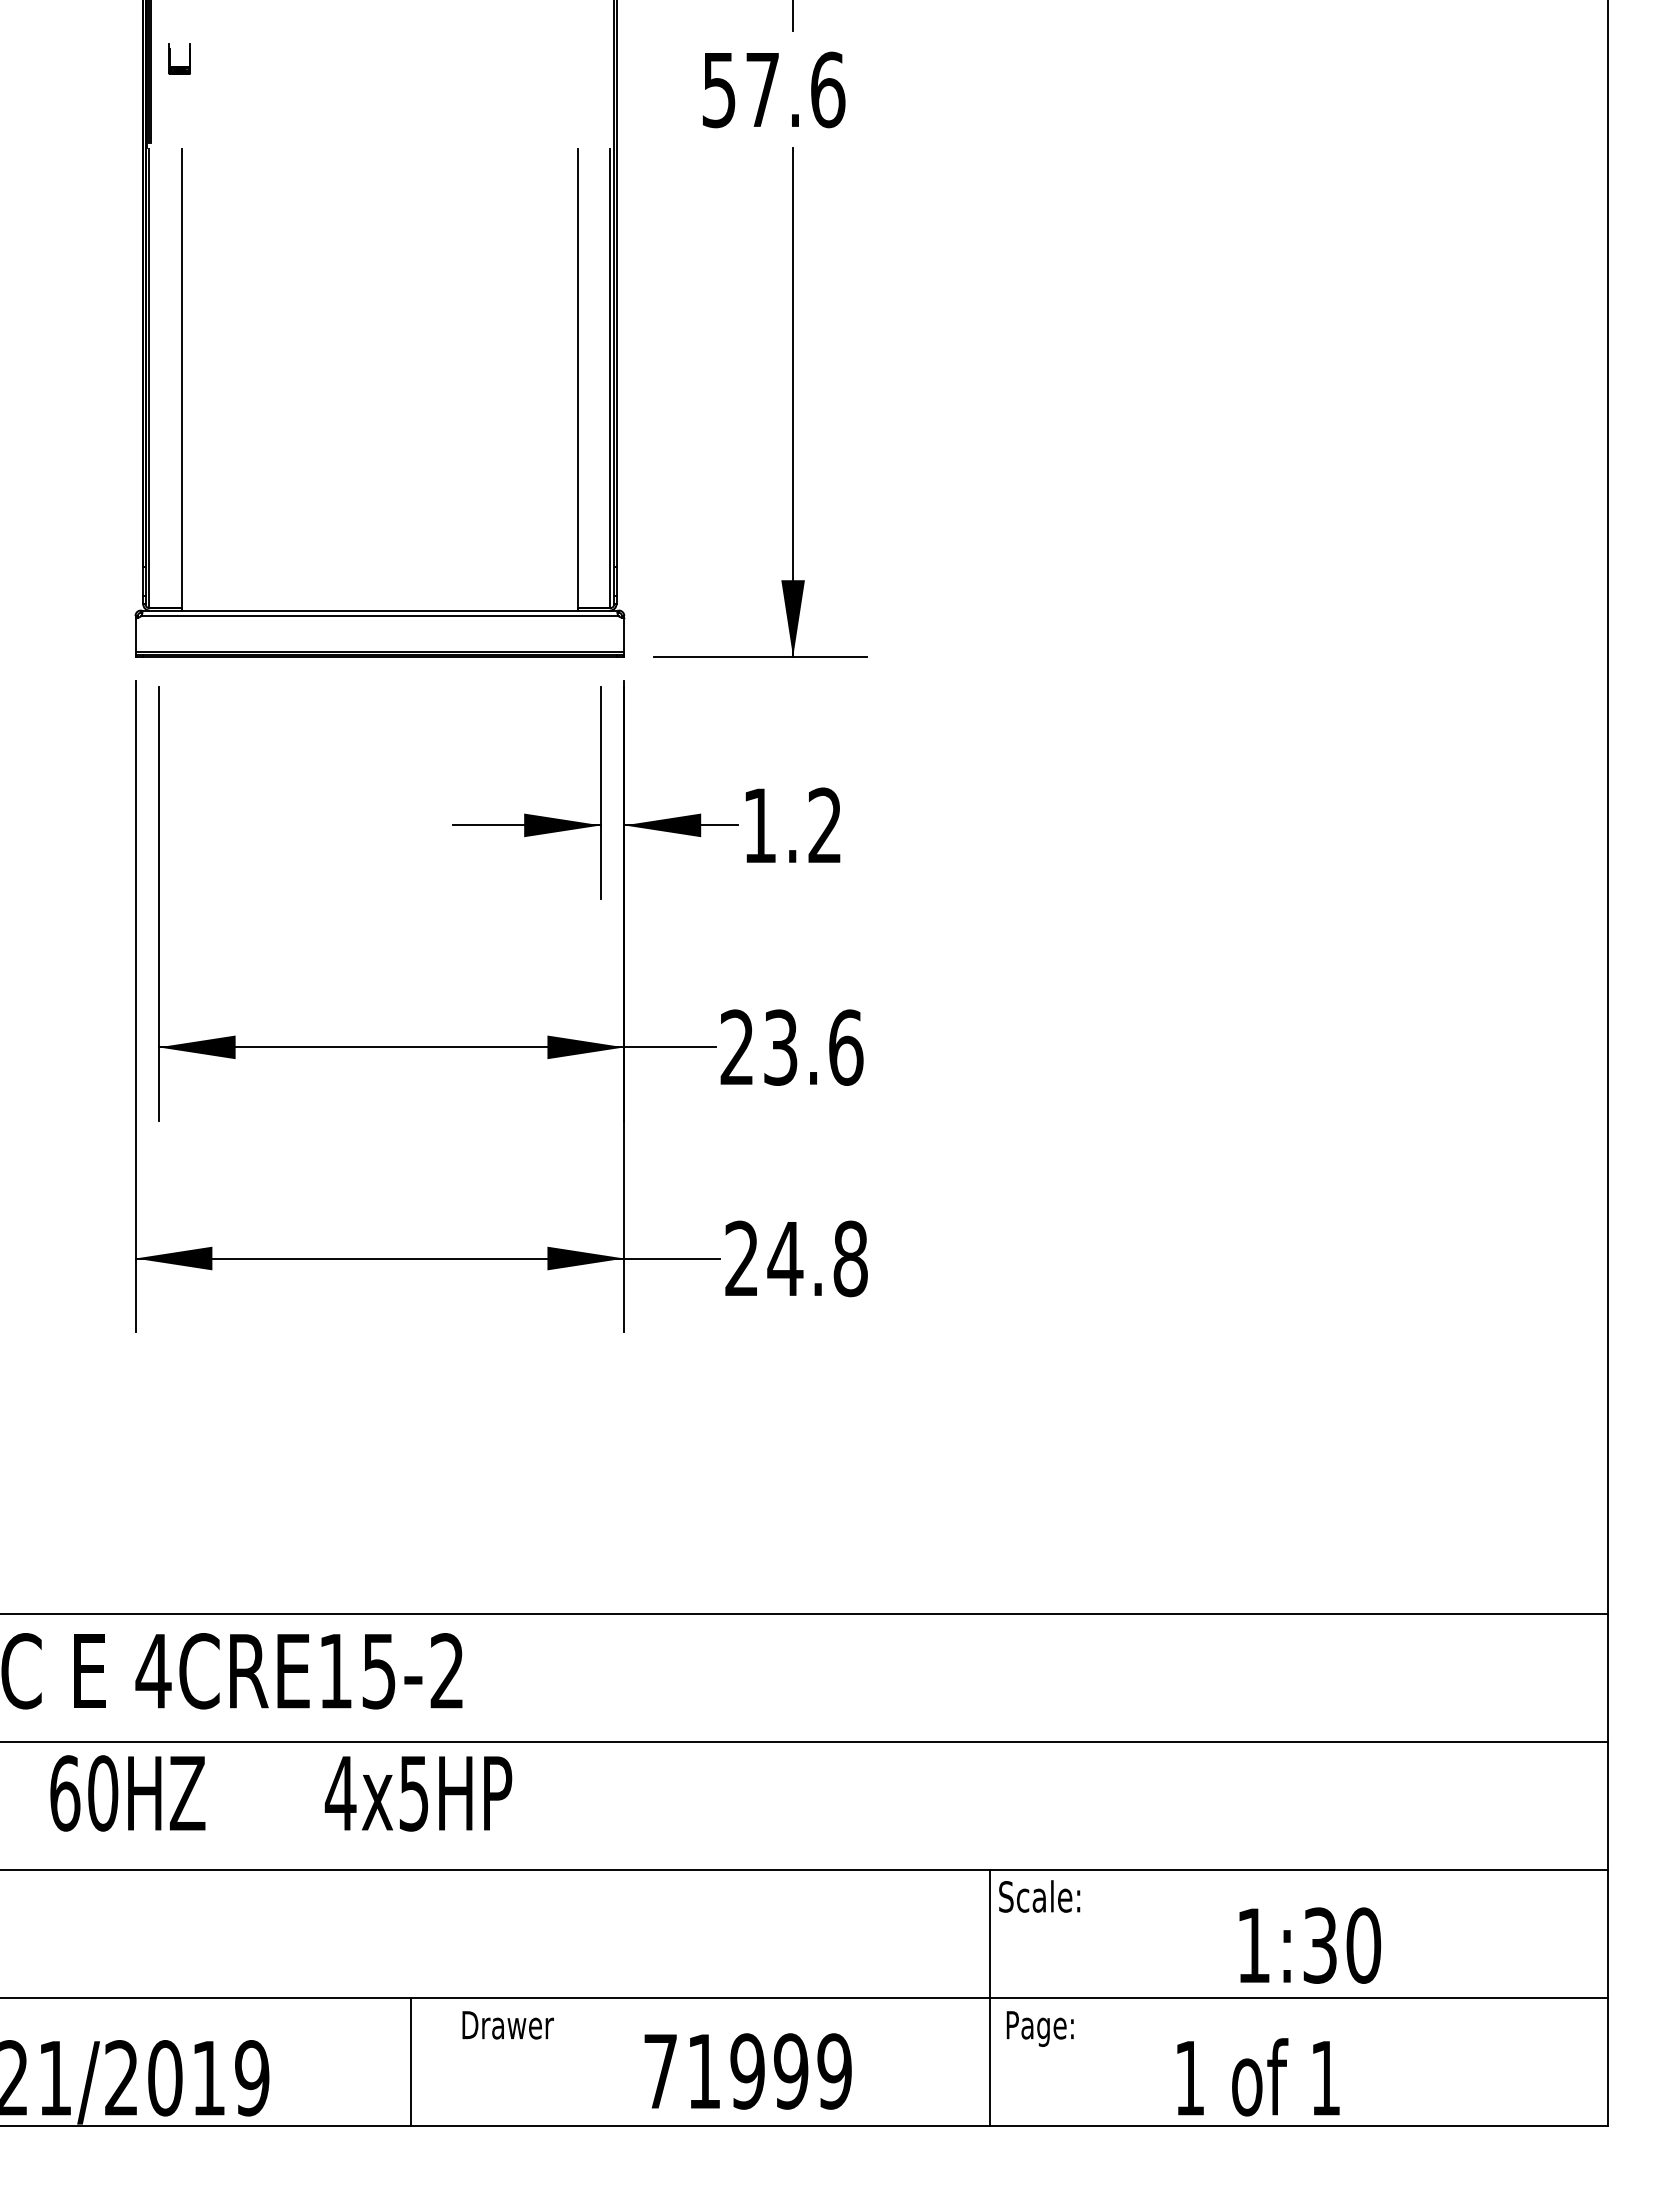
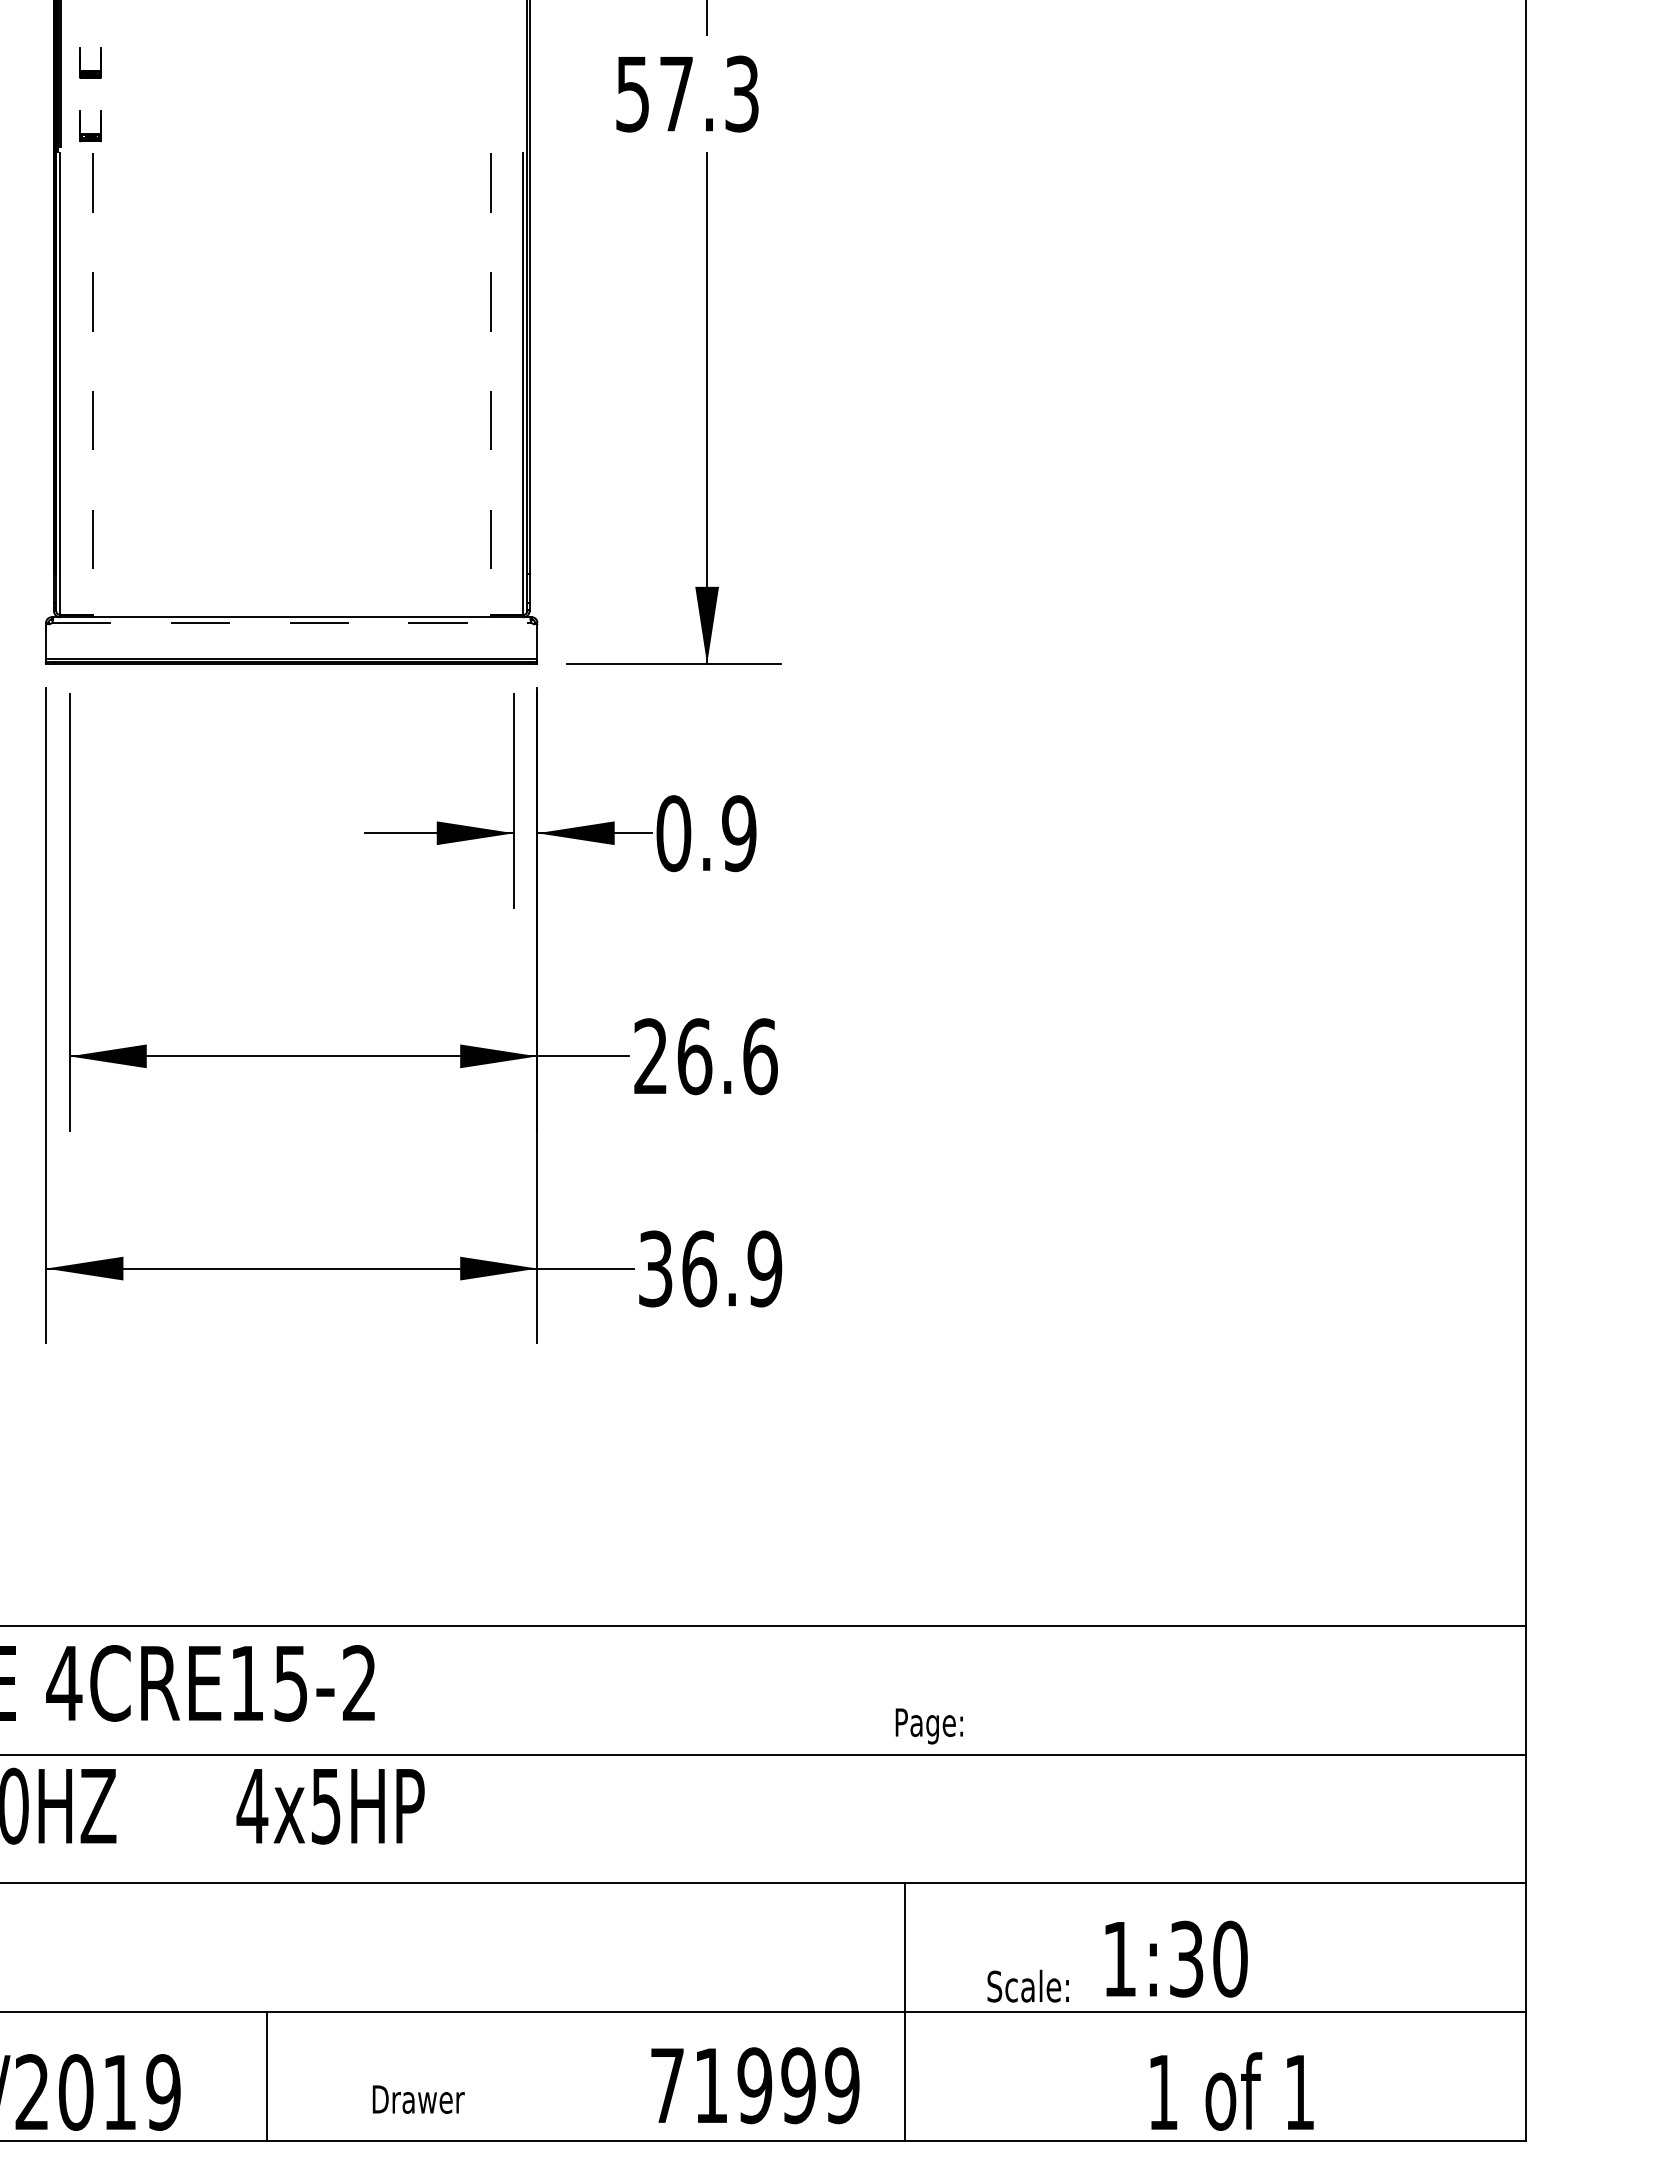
text: (828, 89) -> (742, 93), 57.6 -> 57.3
part: (179, 129) -> (90, 133), added
line: (182, 378) -> (93, 384), solid -> dashed
line: (577, 378) -> (490, 384), solid -> dashed
line: (379, 616) -> (291, 623), solid -> dashed
text: (792, 825) -> (706, 833), 1.2 -> 0.9
text: (781, 1047) -> (695, 1056), 23.6 -> 26.6
text: (796, 1258) -> (710, 1268), 24.8 -> 36.9
text: (1039, 1896) -> (1028, 1986), moved
text: (1309, 1945) -> (1175, 1959), moved
text: (507, 2025) -> (418, 2099), moved
text: (1039, 2028) -> (928, 1725), moved
line: (411, 2062) -> (267, 2076), moved
text: (747, 2071) -> (754, 2085), moved
text: (1258, 2077) -> (1232, 2091), moved

